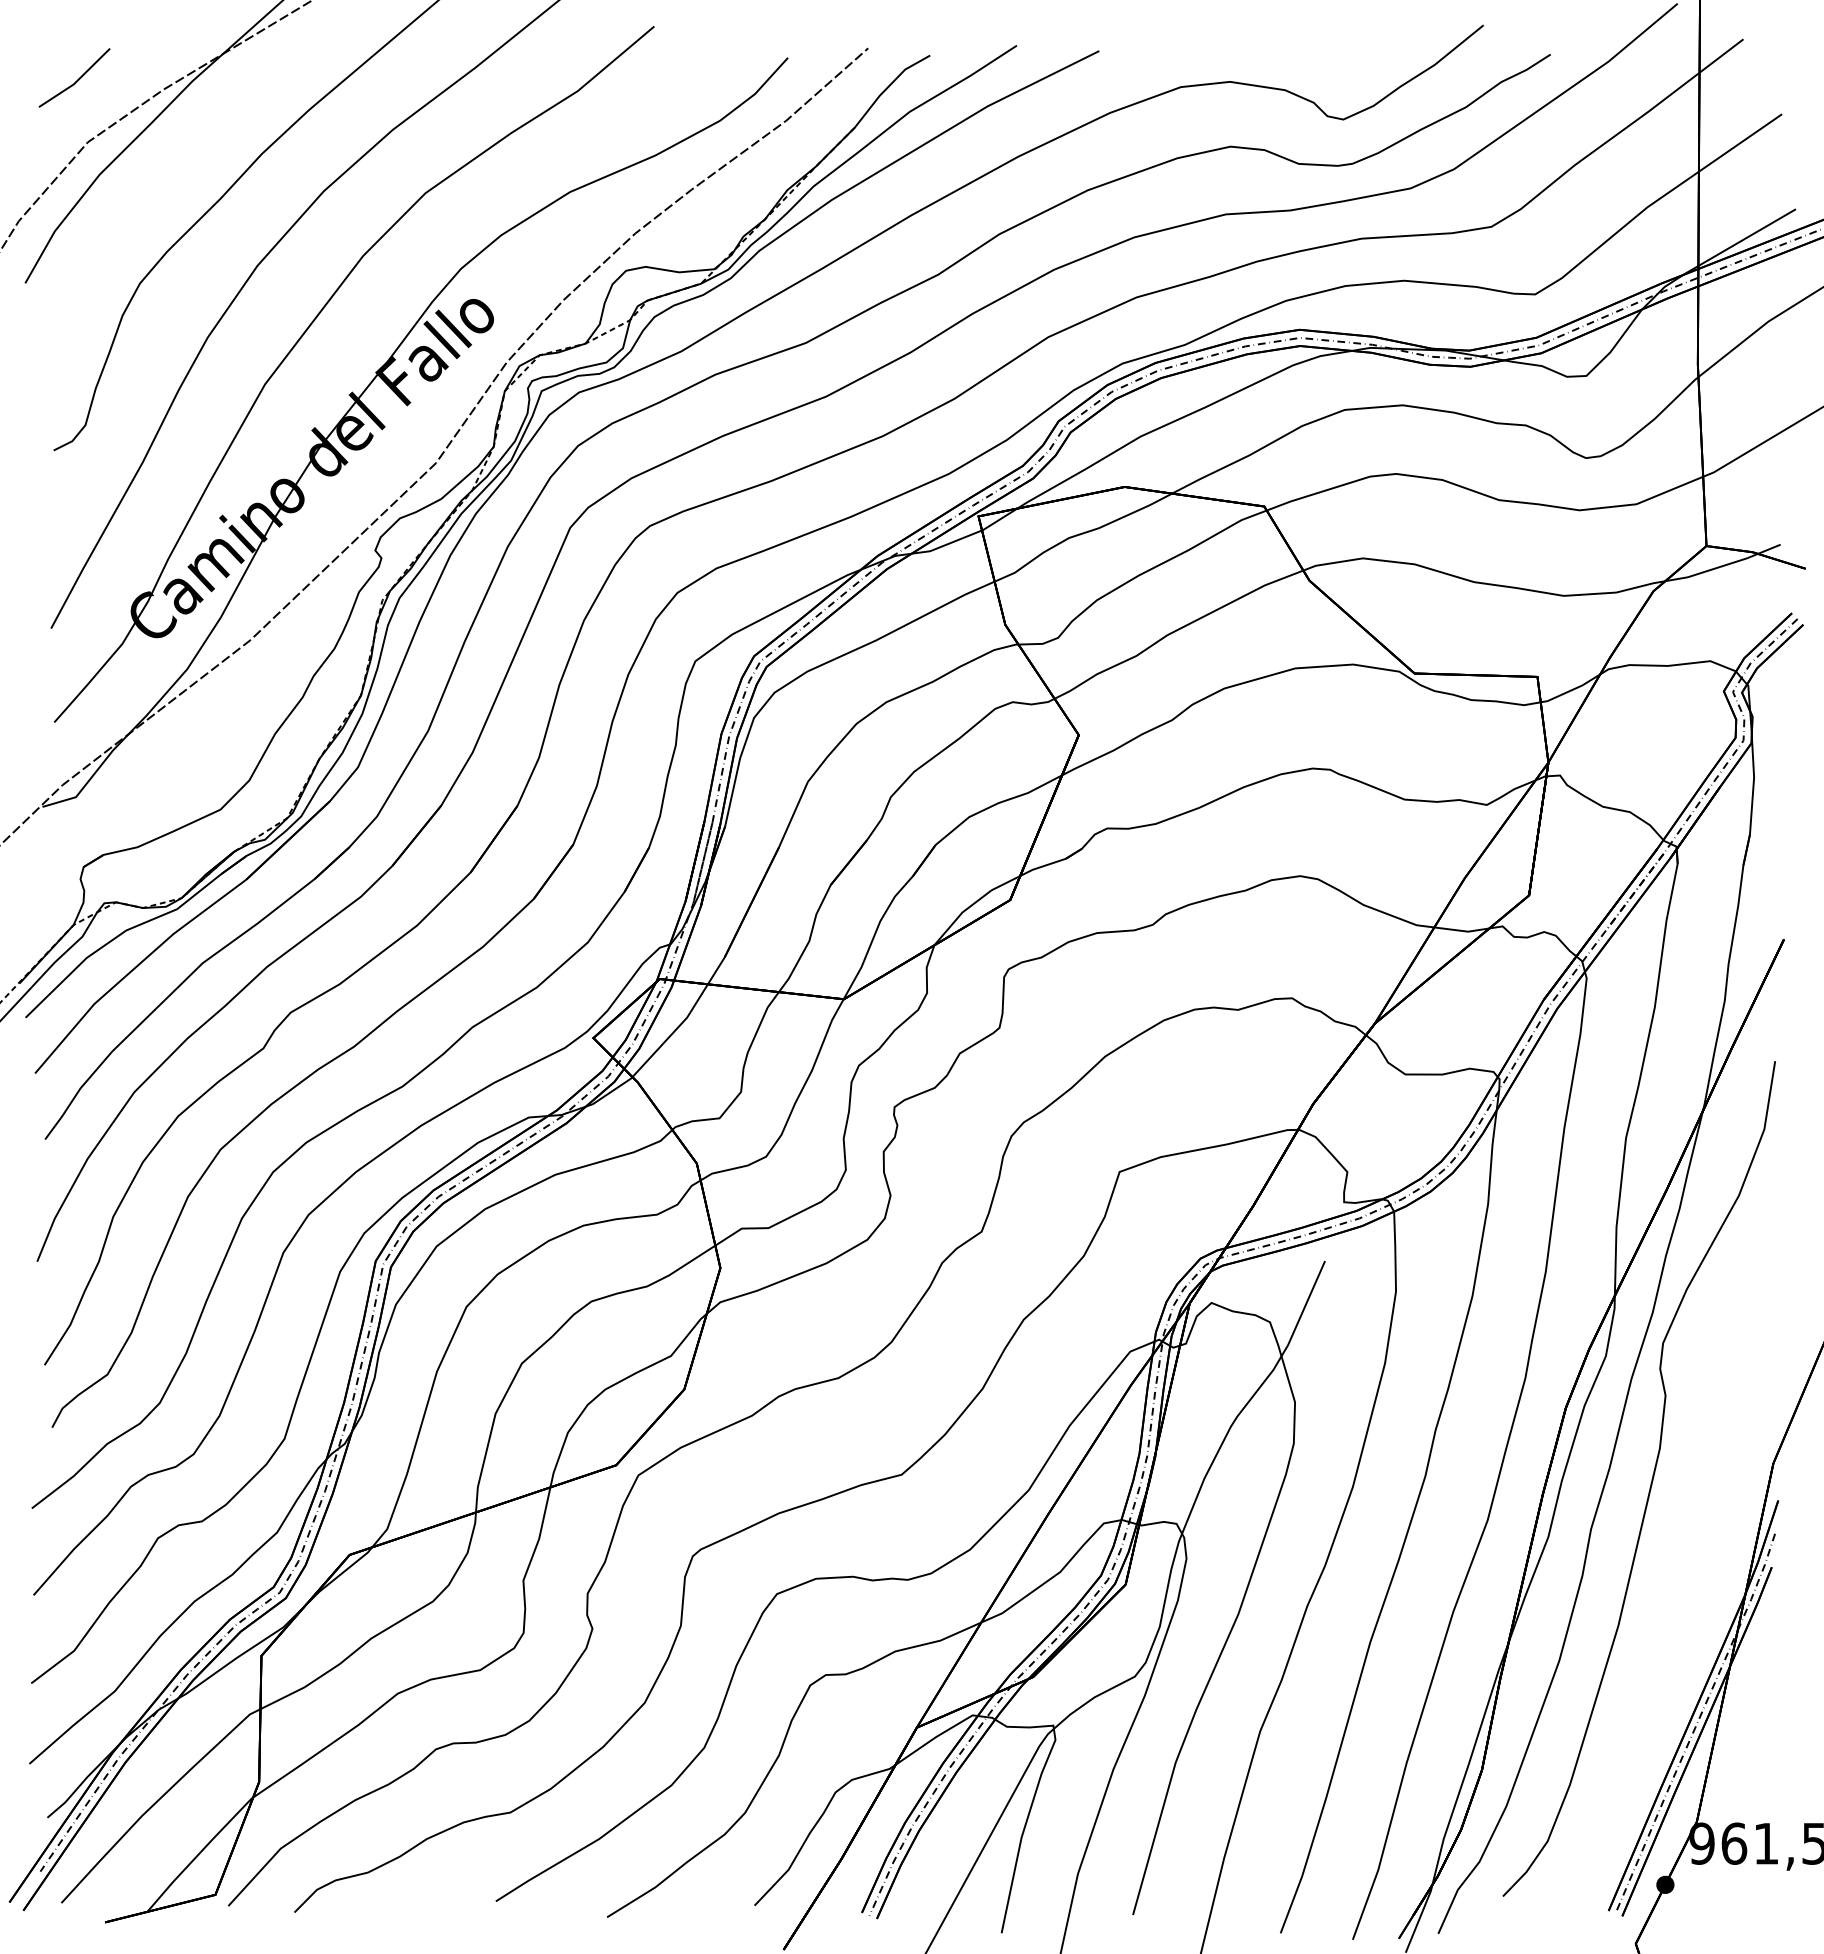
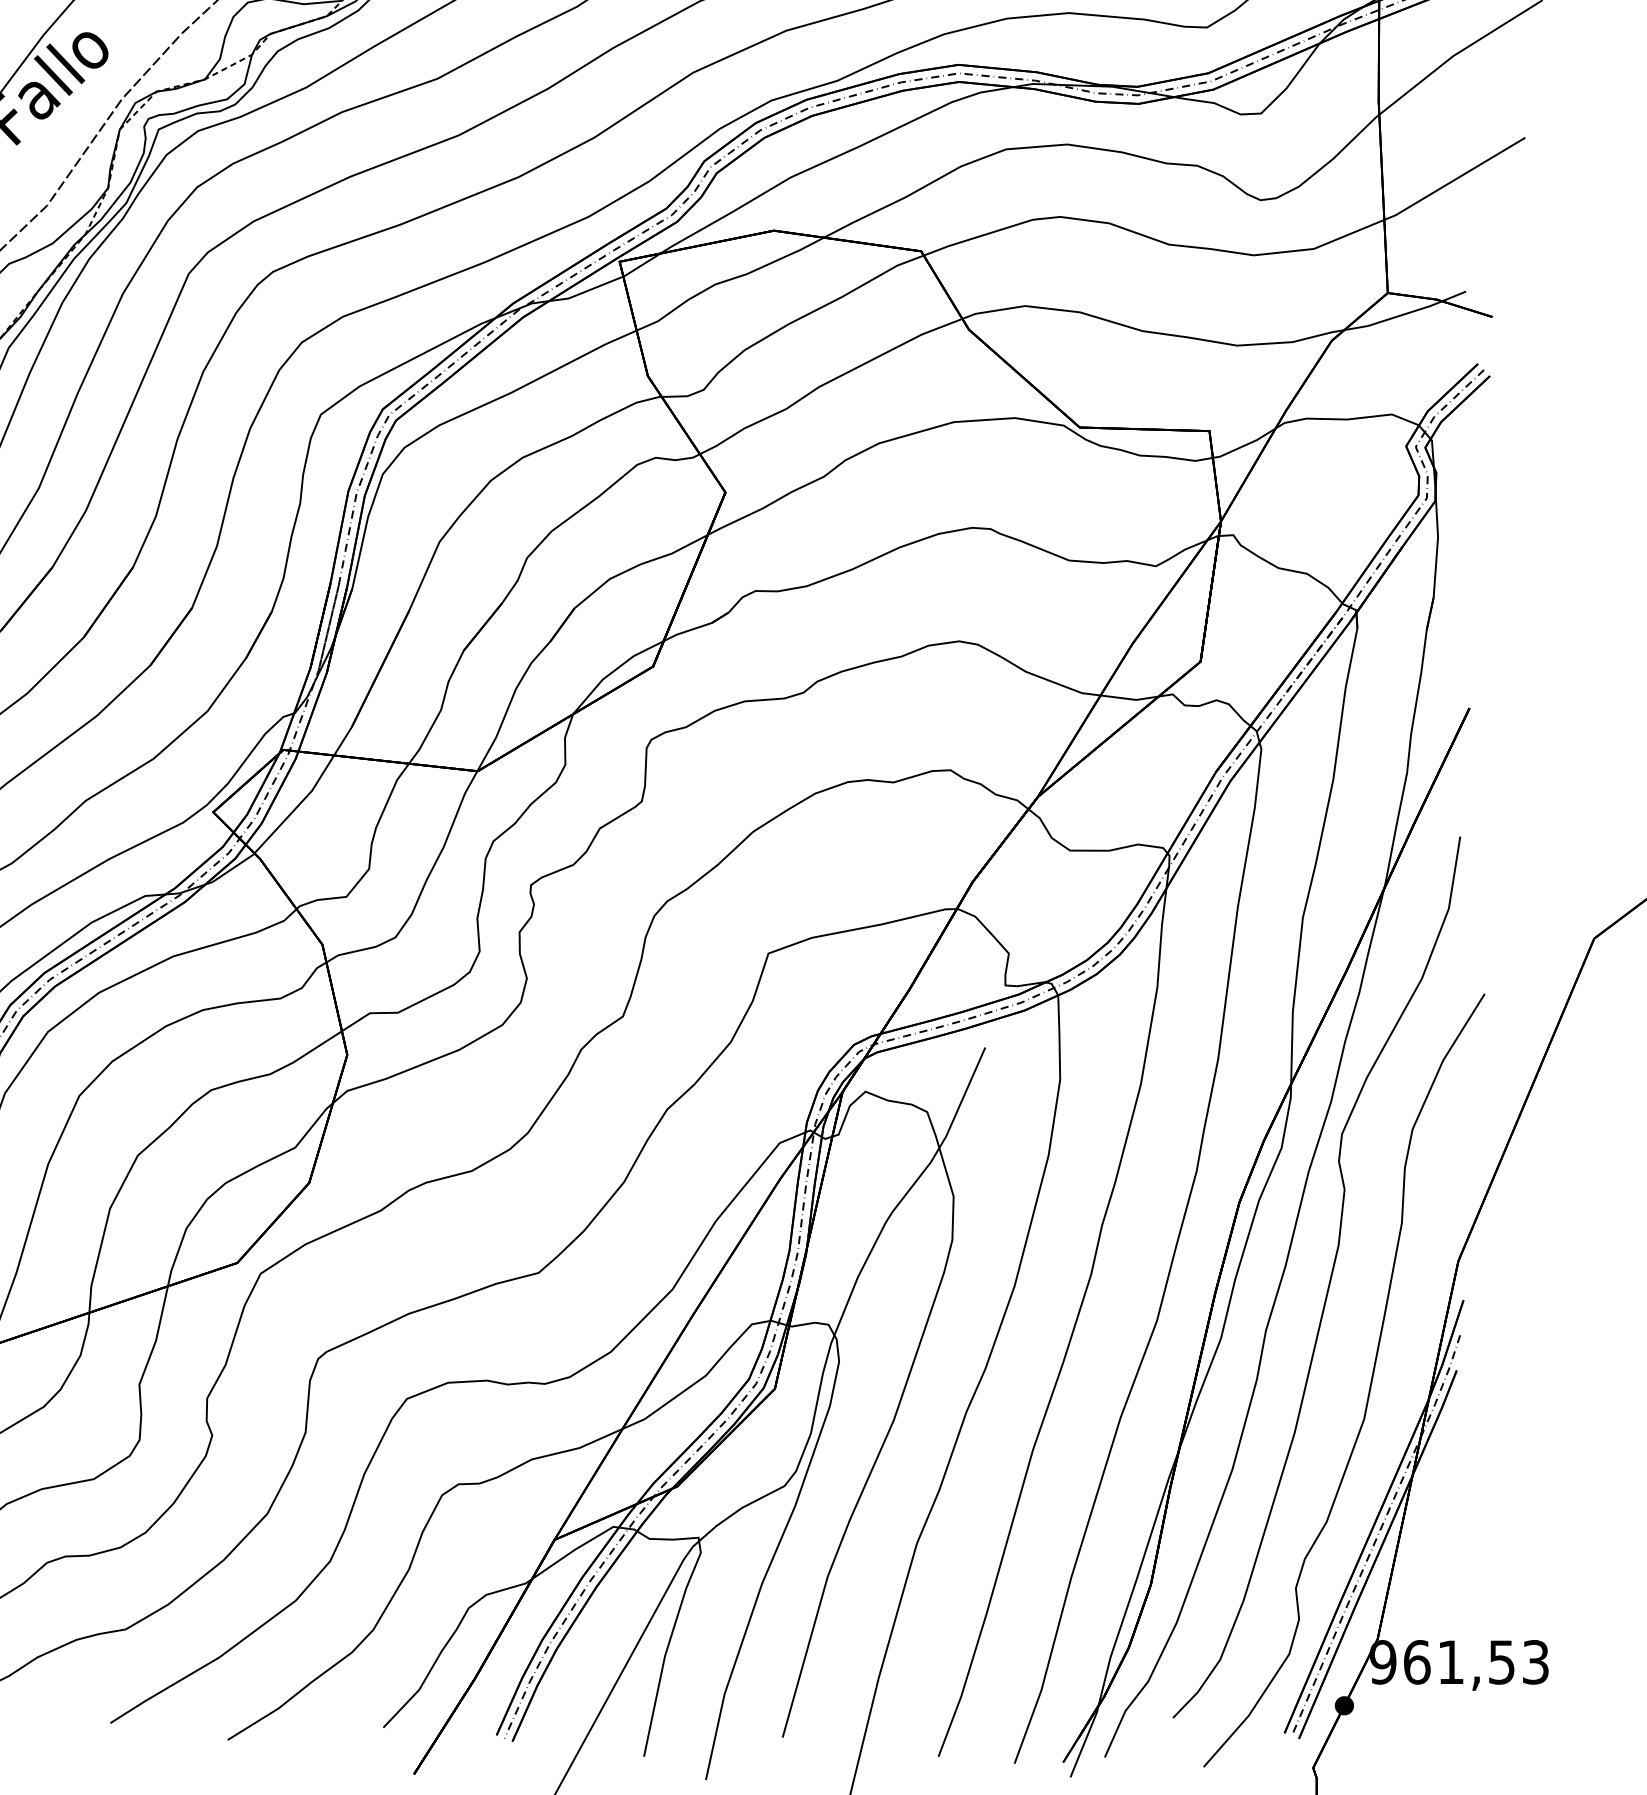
curve: (1689, 1579) -> (1369, 1383), added

